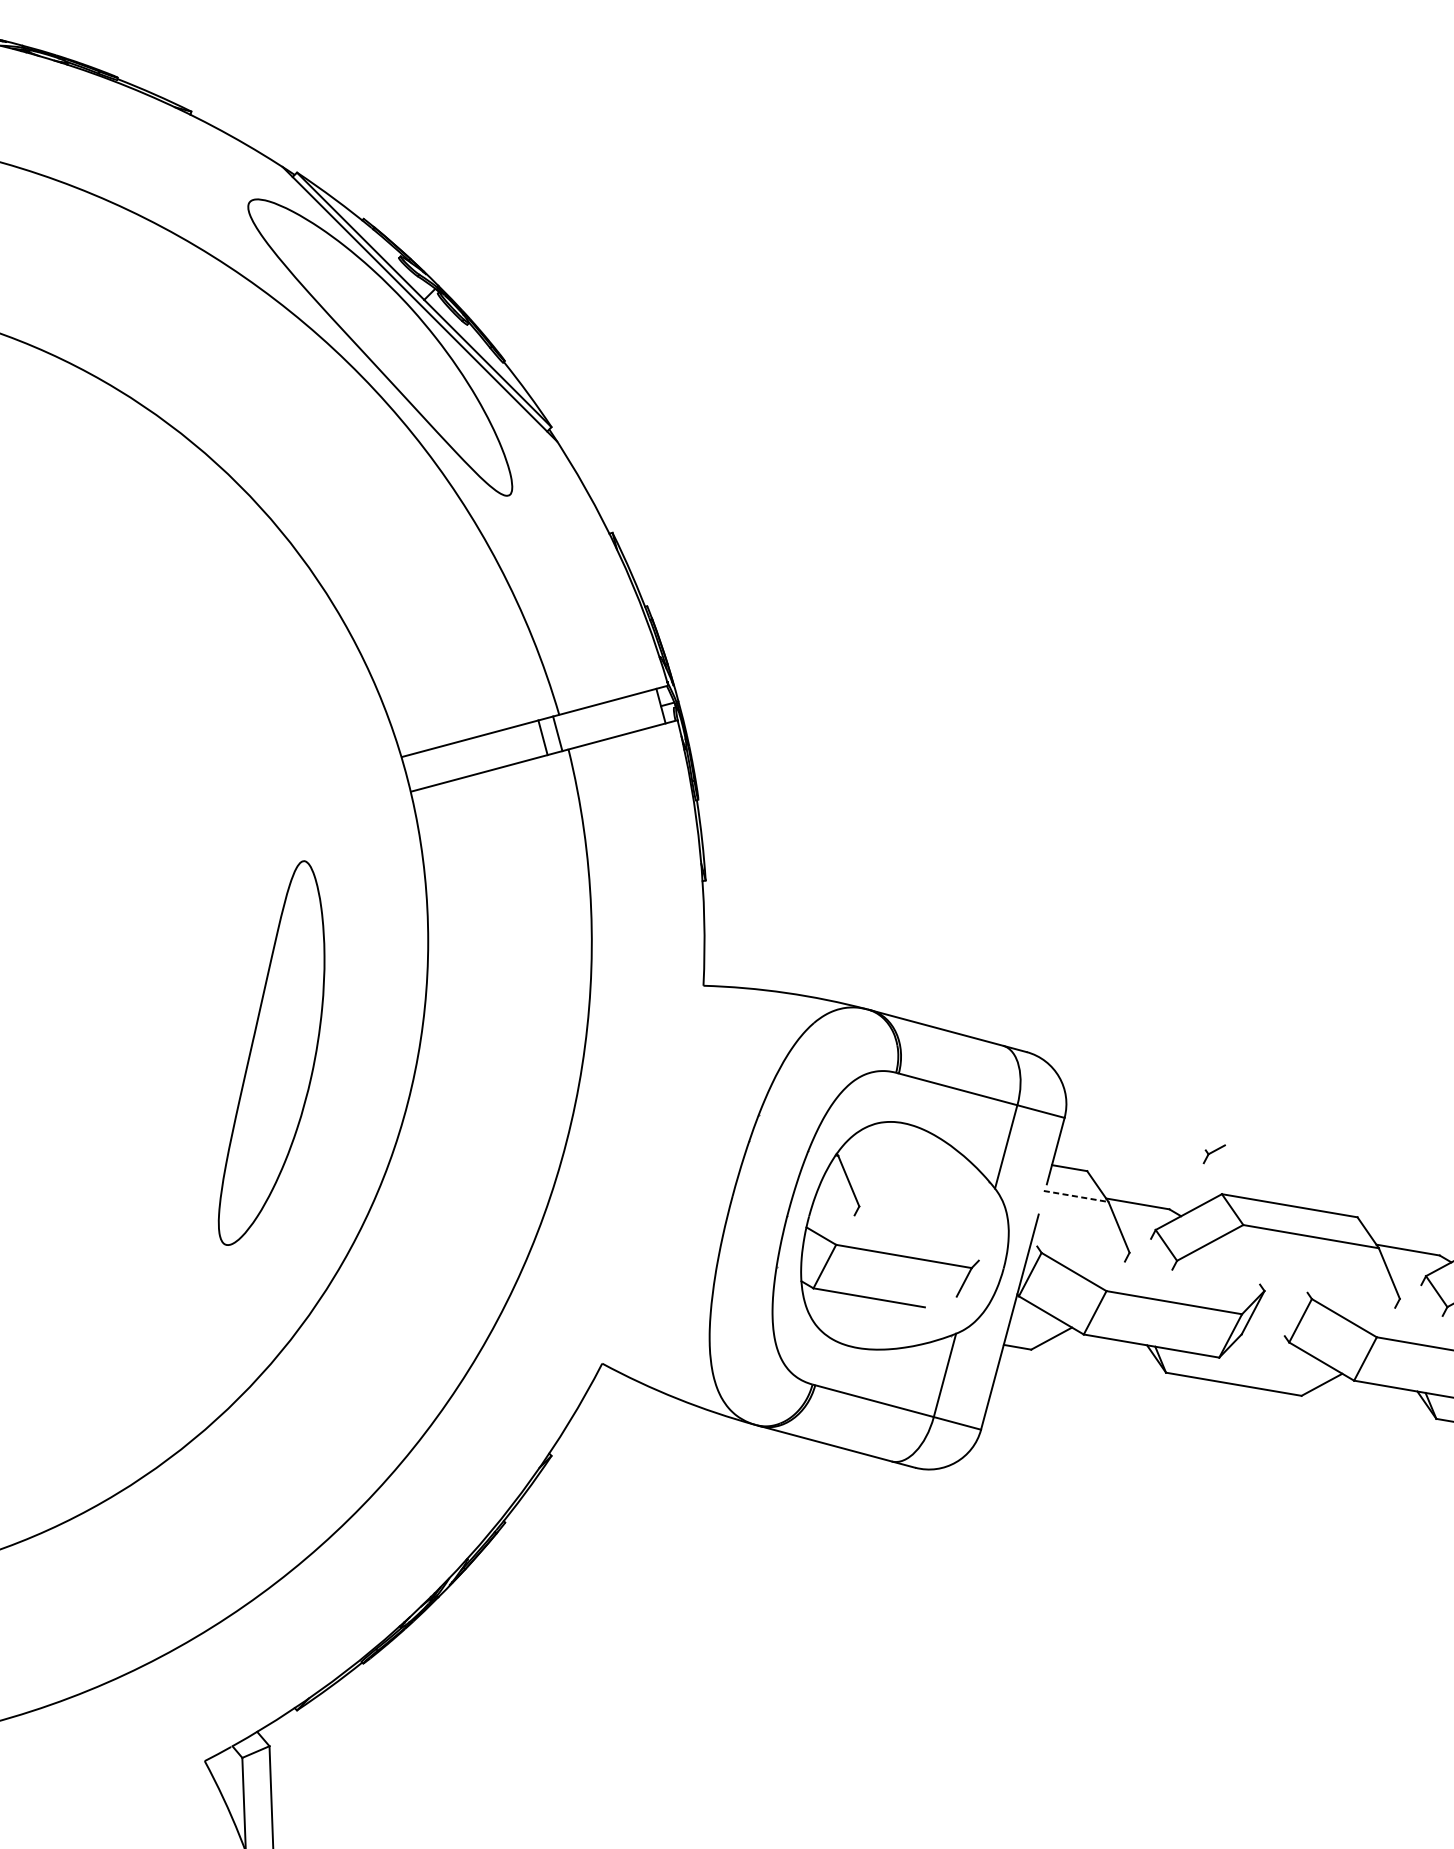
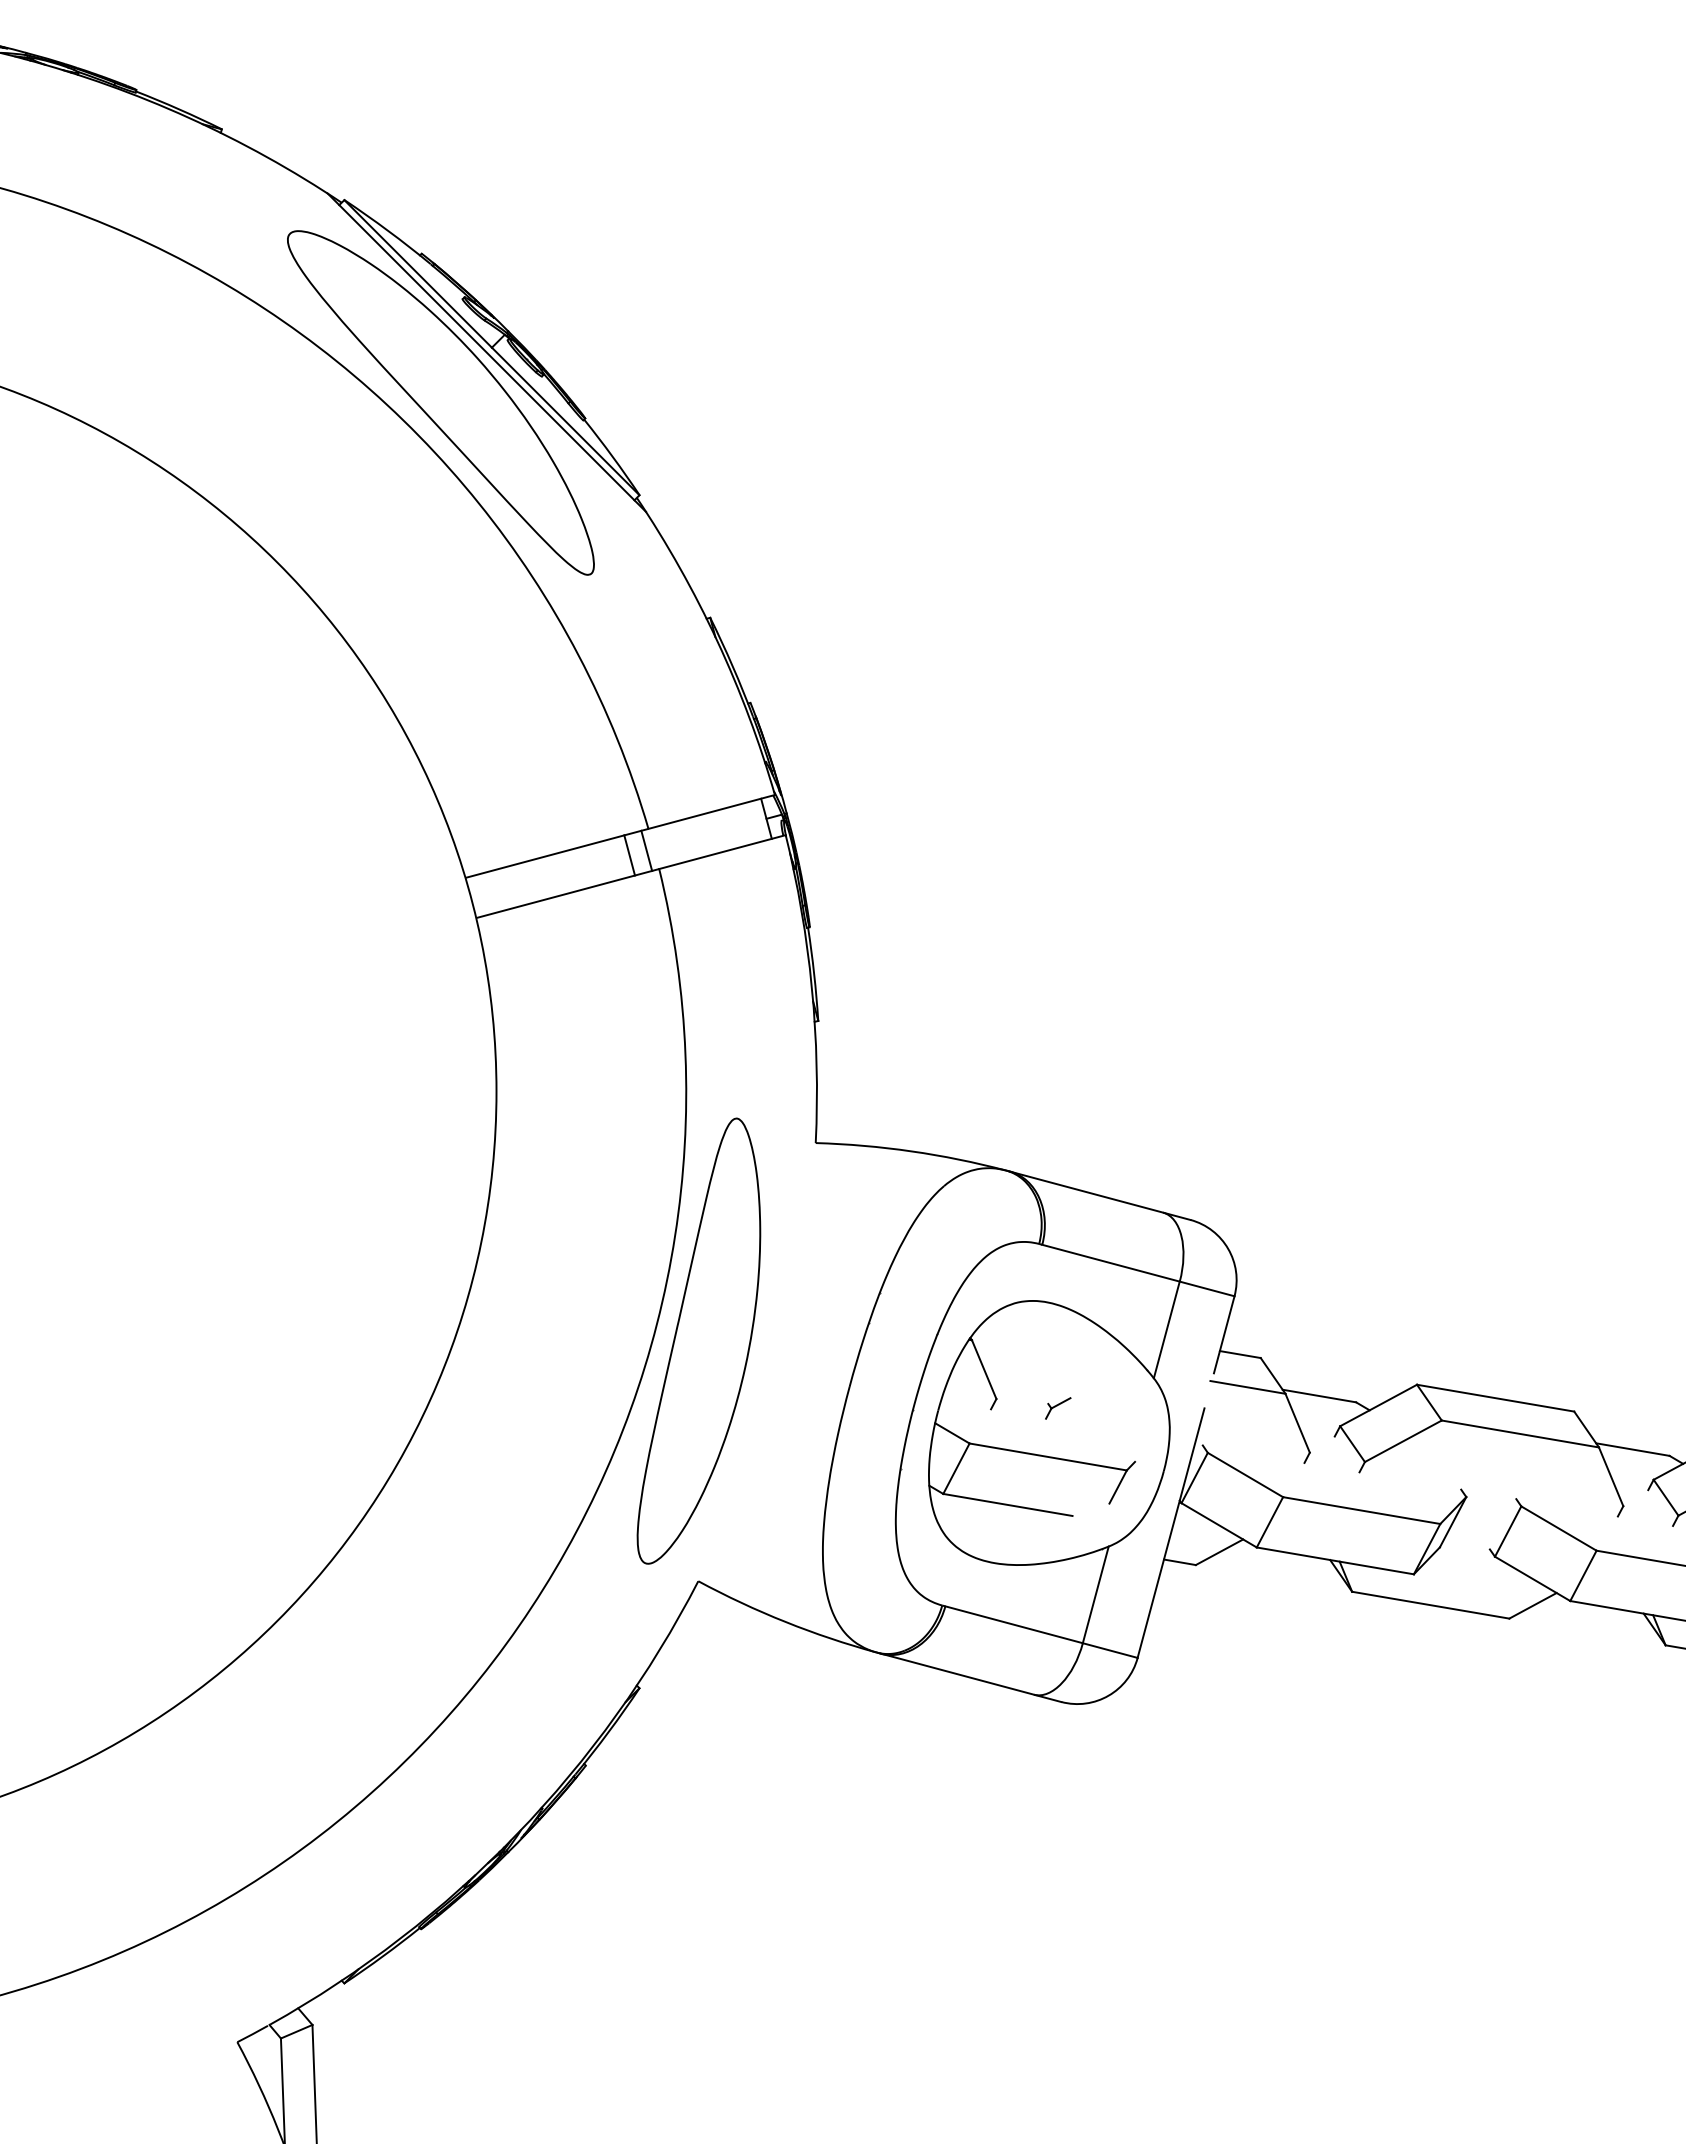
part: (271, 1052) -> (698, 1340), moved
part: (1214, 1154) -> (1058, 1408), moved
line: (1076, 1196) -> (1248, 1387), dashed -> solid

